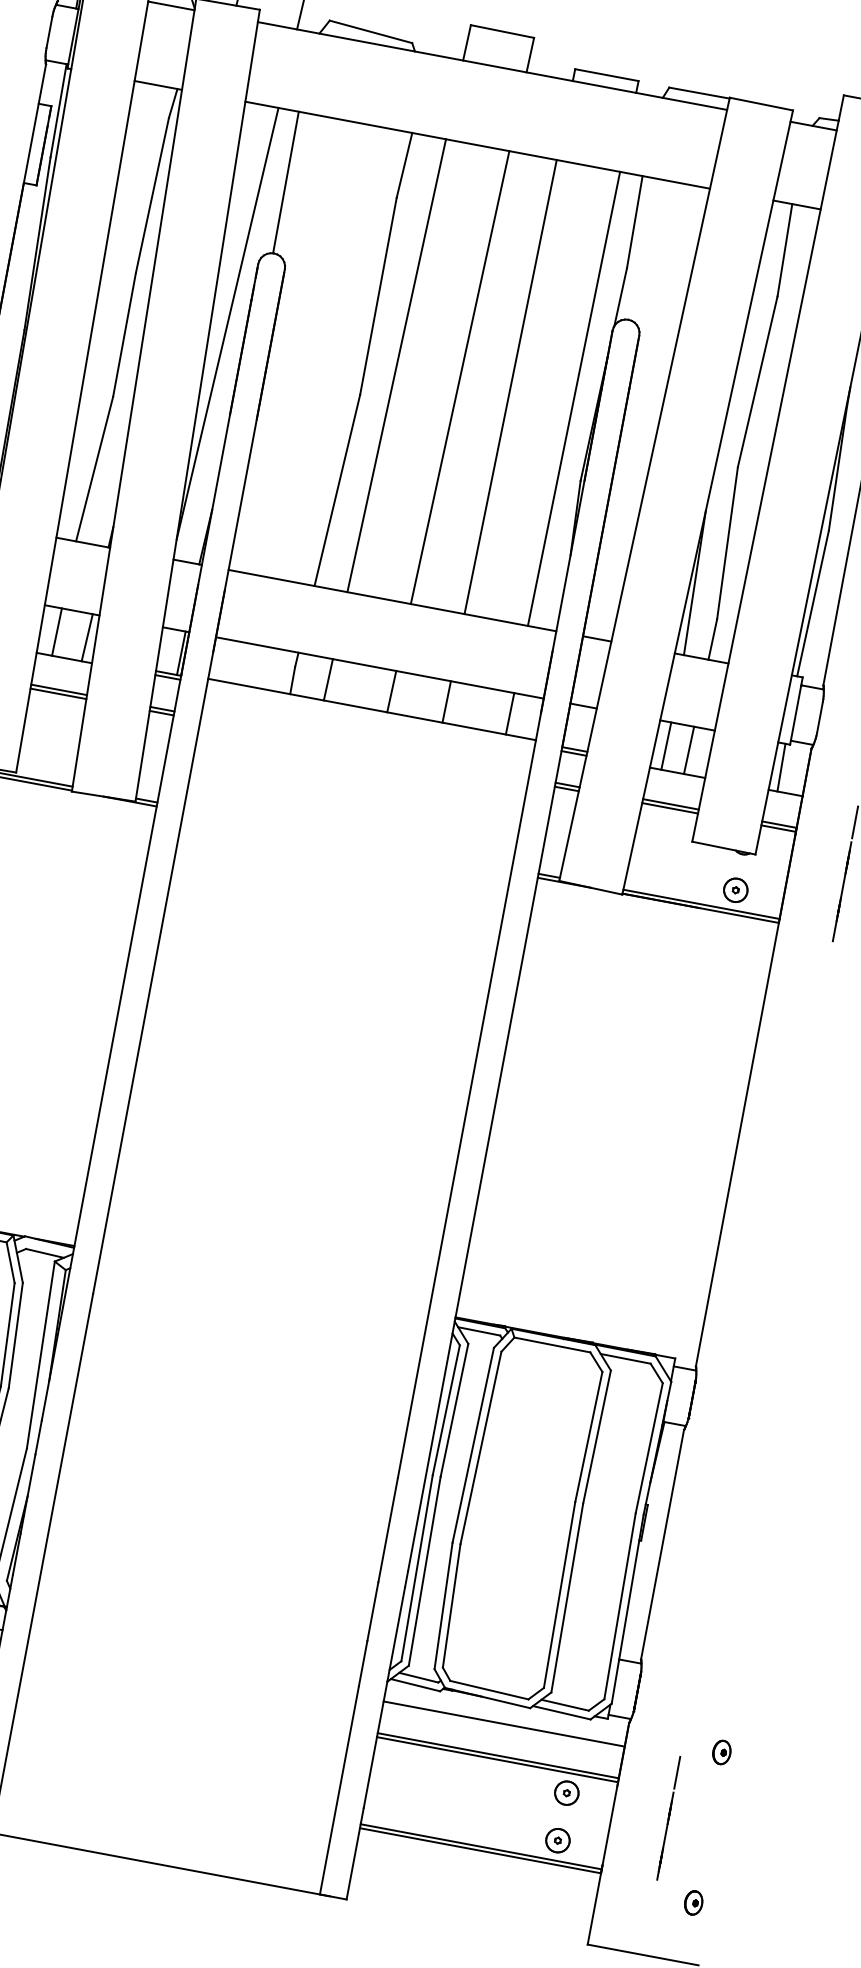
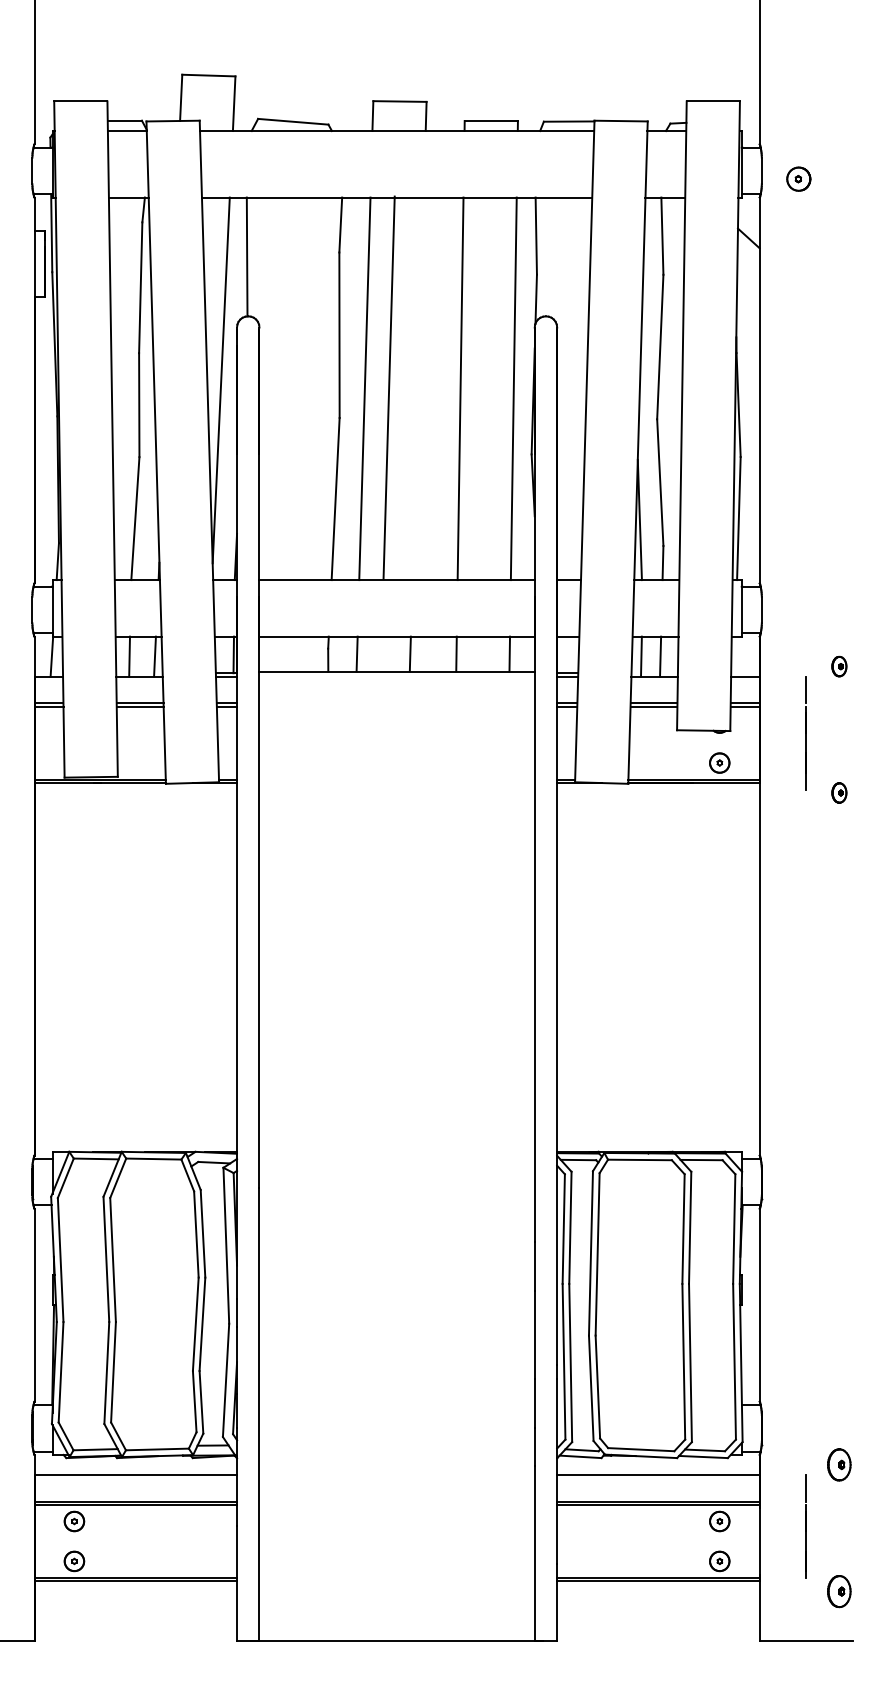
line: (459, 377) -> (388, 387), moved
line: (780, 767) -> (737, 656), removed
part: (722, 1751) -> (839, 1464), size x1.6
part: (694, 1901) -> (839, 1590), size x1.6

